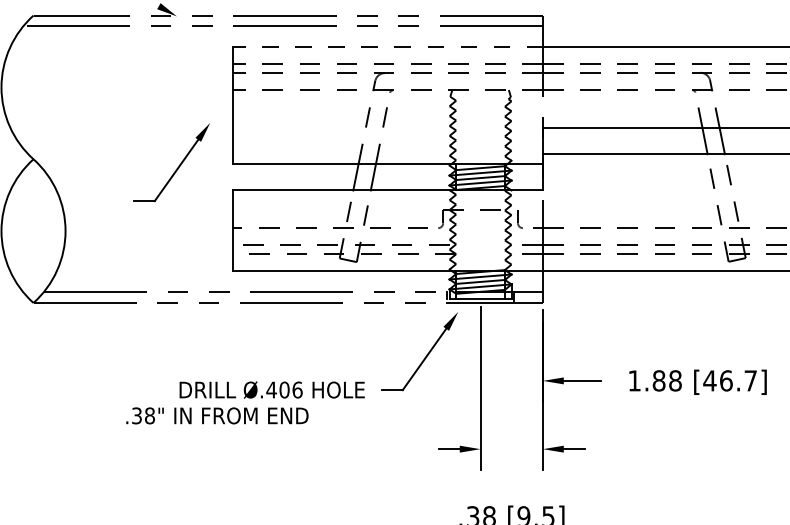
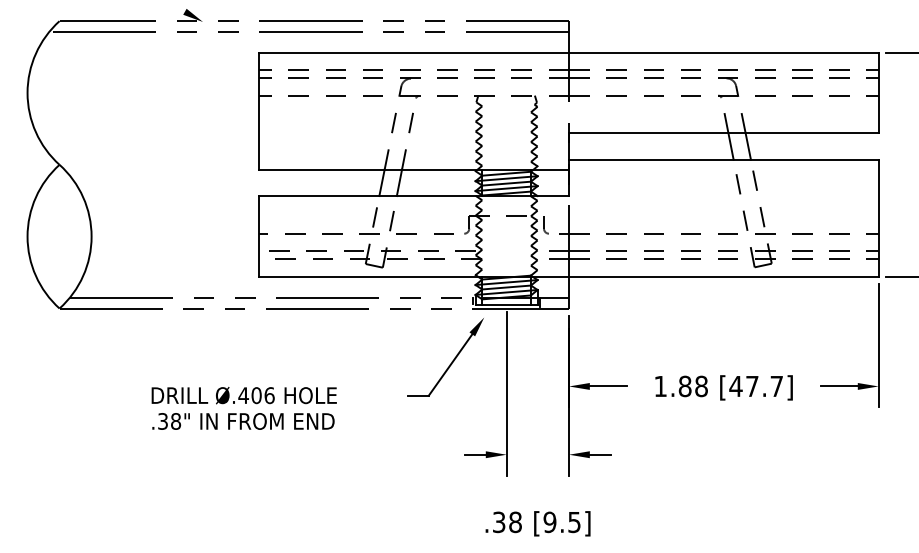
line: (387, 46) -> (413, 52), dashed -> solid
part: (177, 166) -> (203, 172), removed
text: (726, 380) -> (752, 386), [46.7] -> [47.7]
text: (271, 389) -> (243, 395), moved

